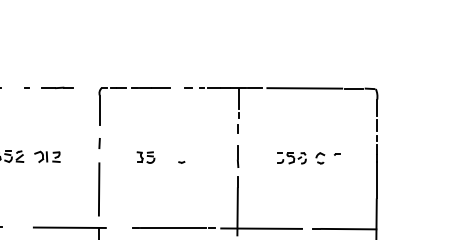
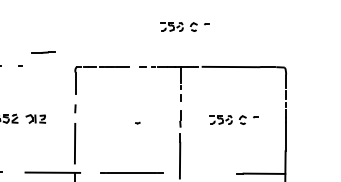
part: (243, 34) -> (184, 26), added
line: (57, 87) -> (43, 52), moved
part: (145, 157) -> (110, 119), removed
line: (260, 228) -> (197, 173), removed

